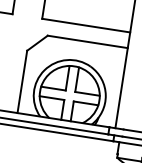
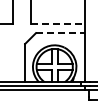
line: (87, 25) -> (58, 23), solid -> dashed
line: (87, 42) -> (60, 33), solid -> dashed

